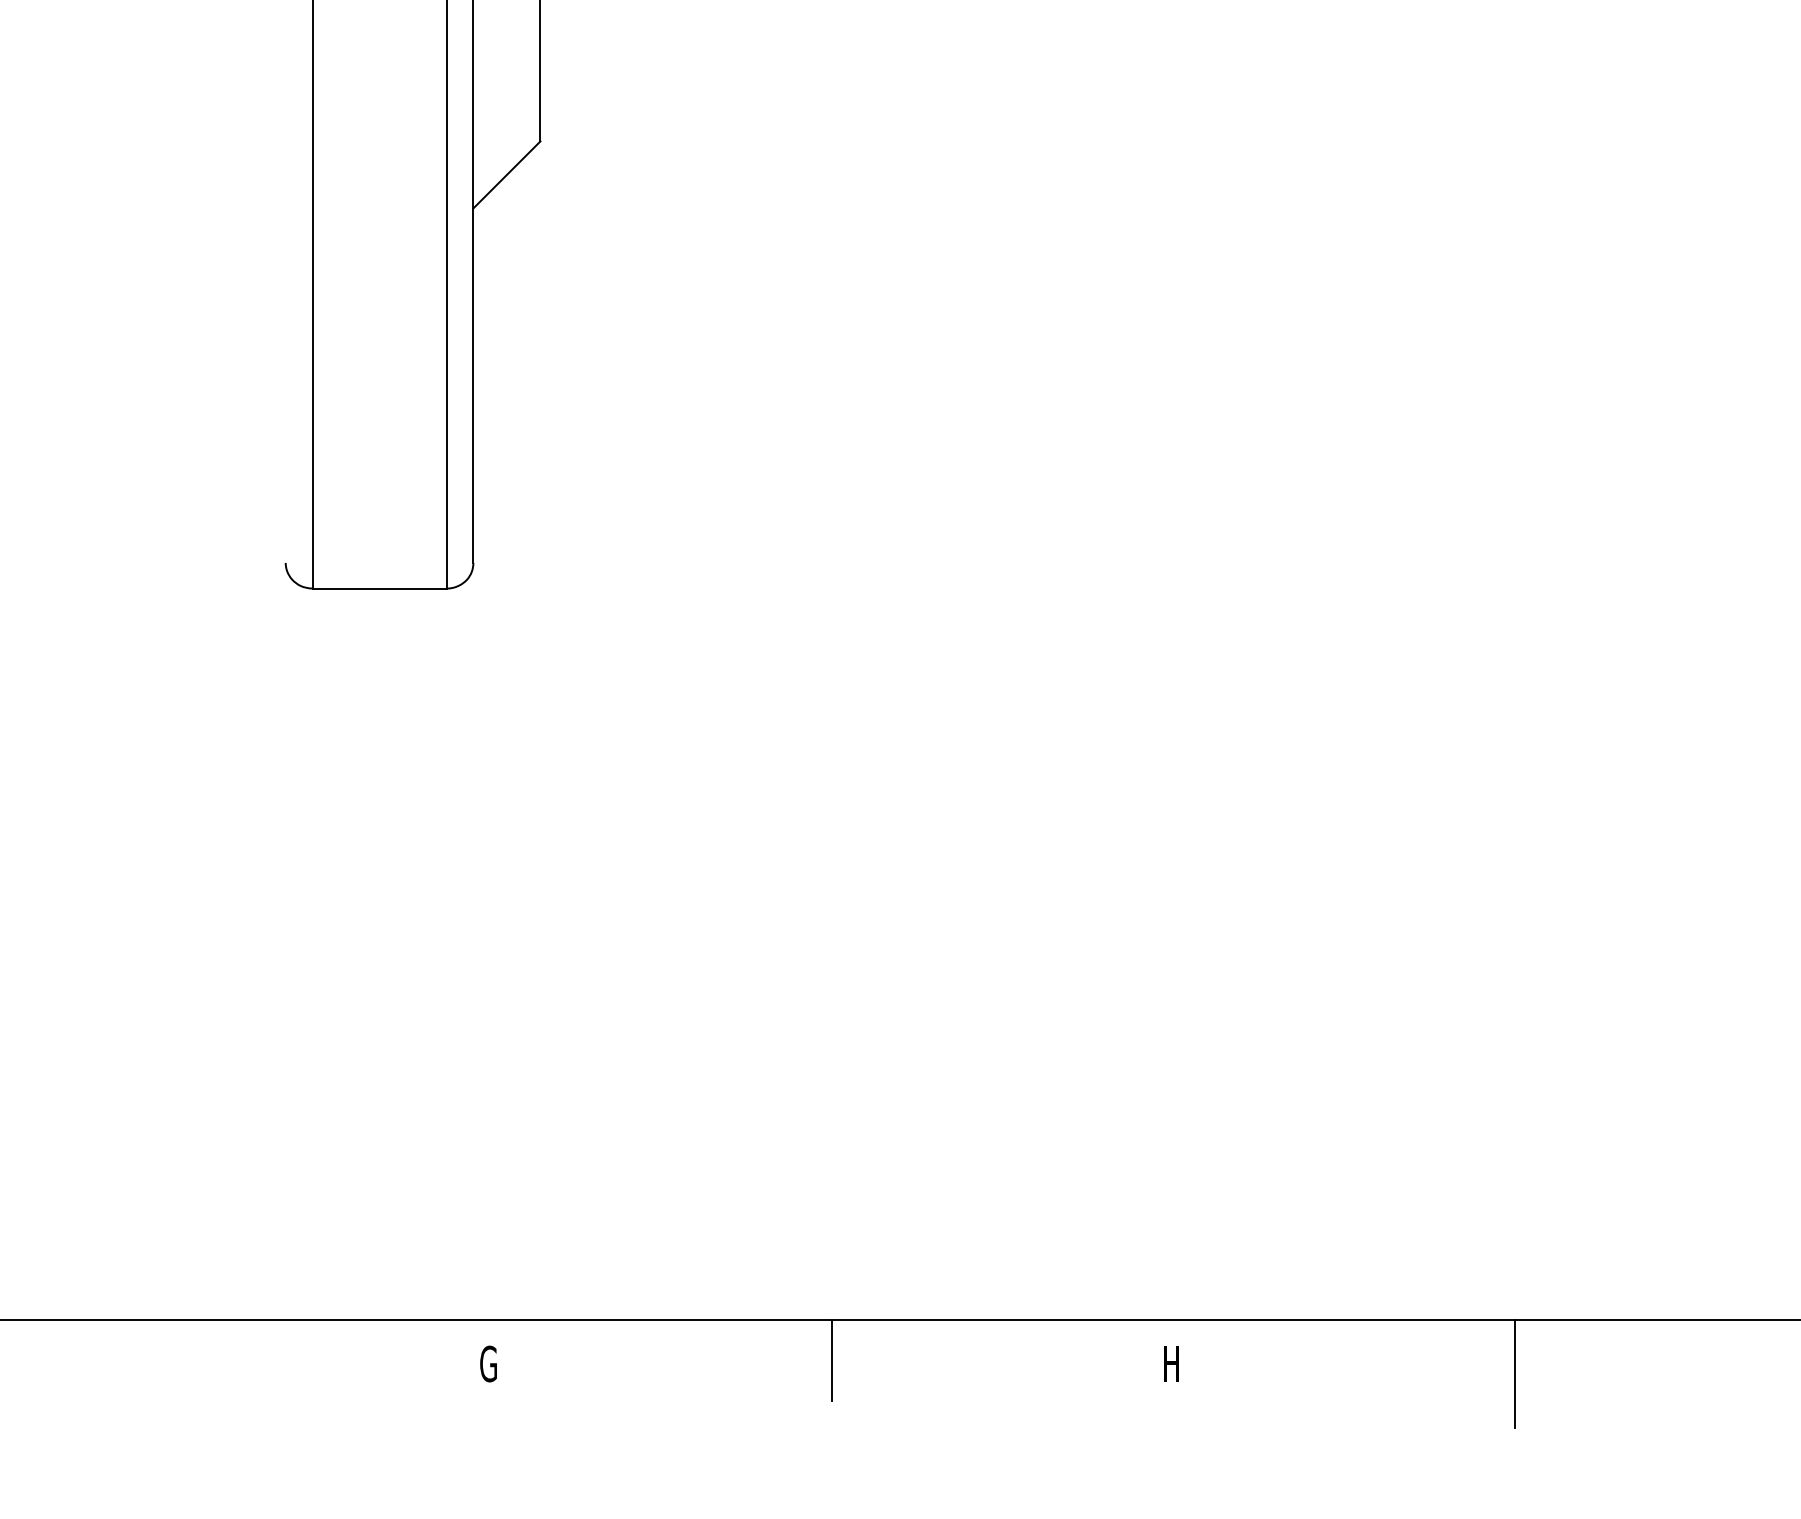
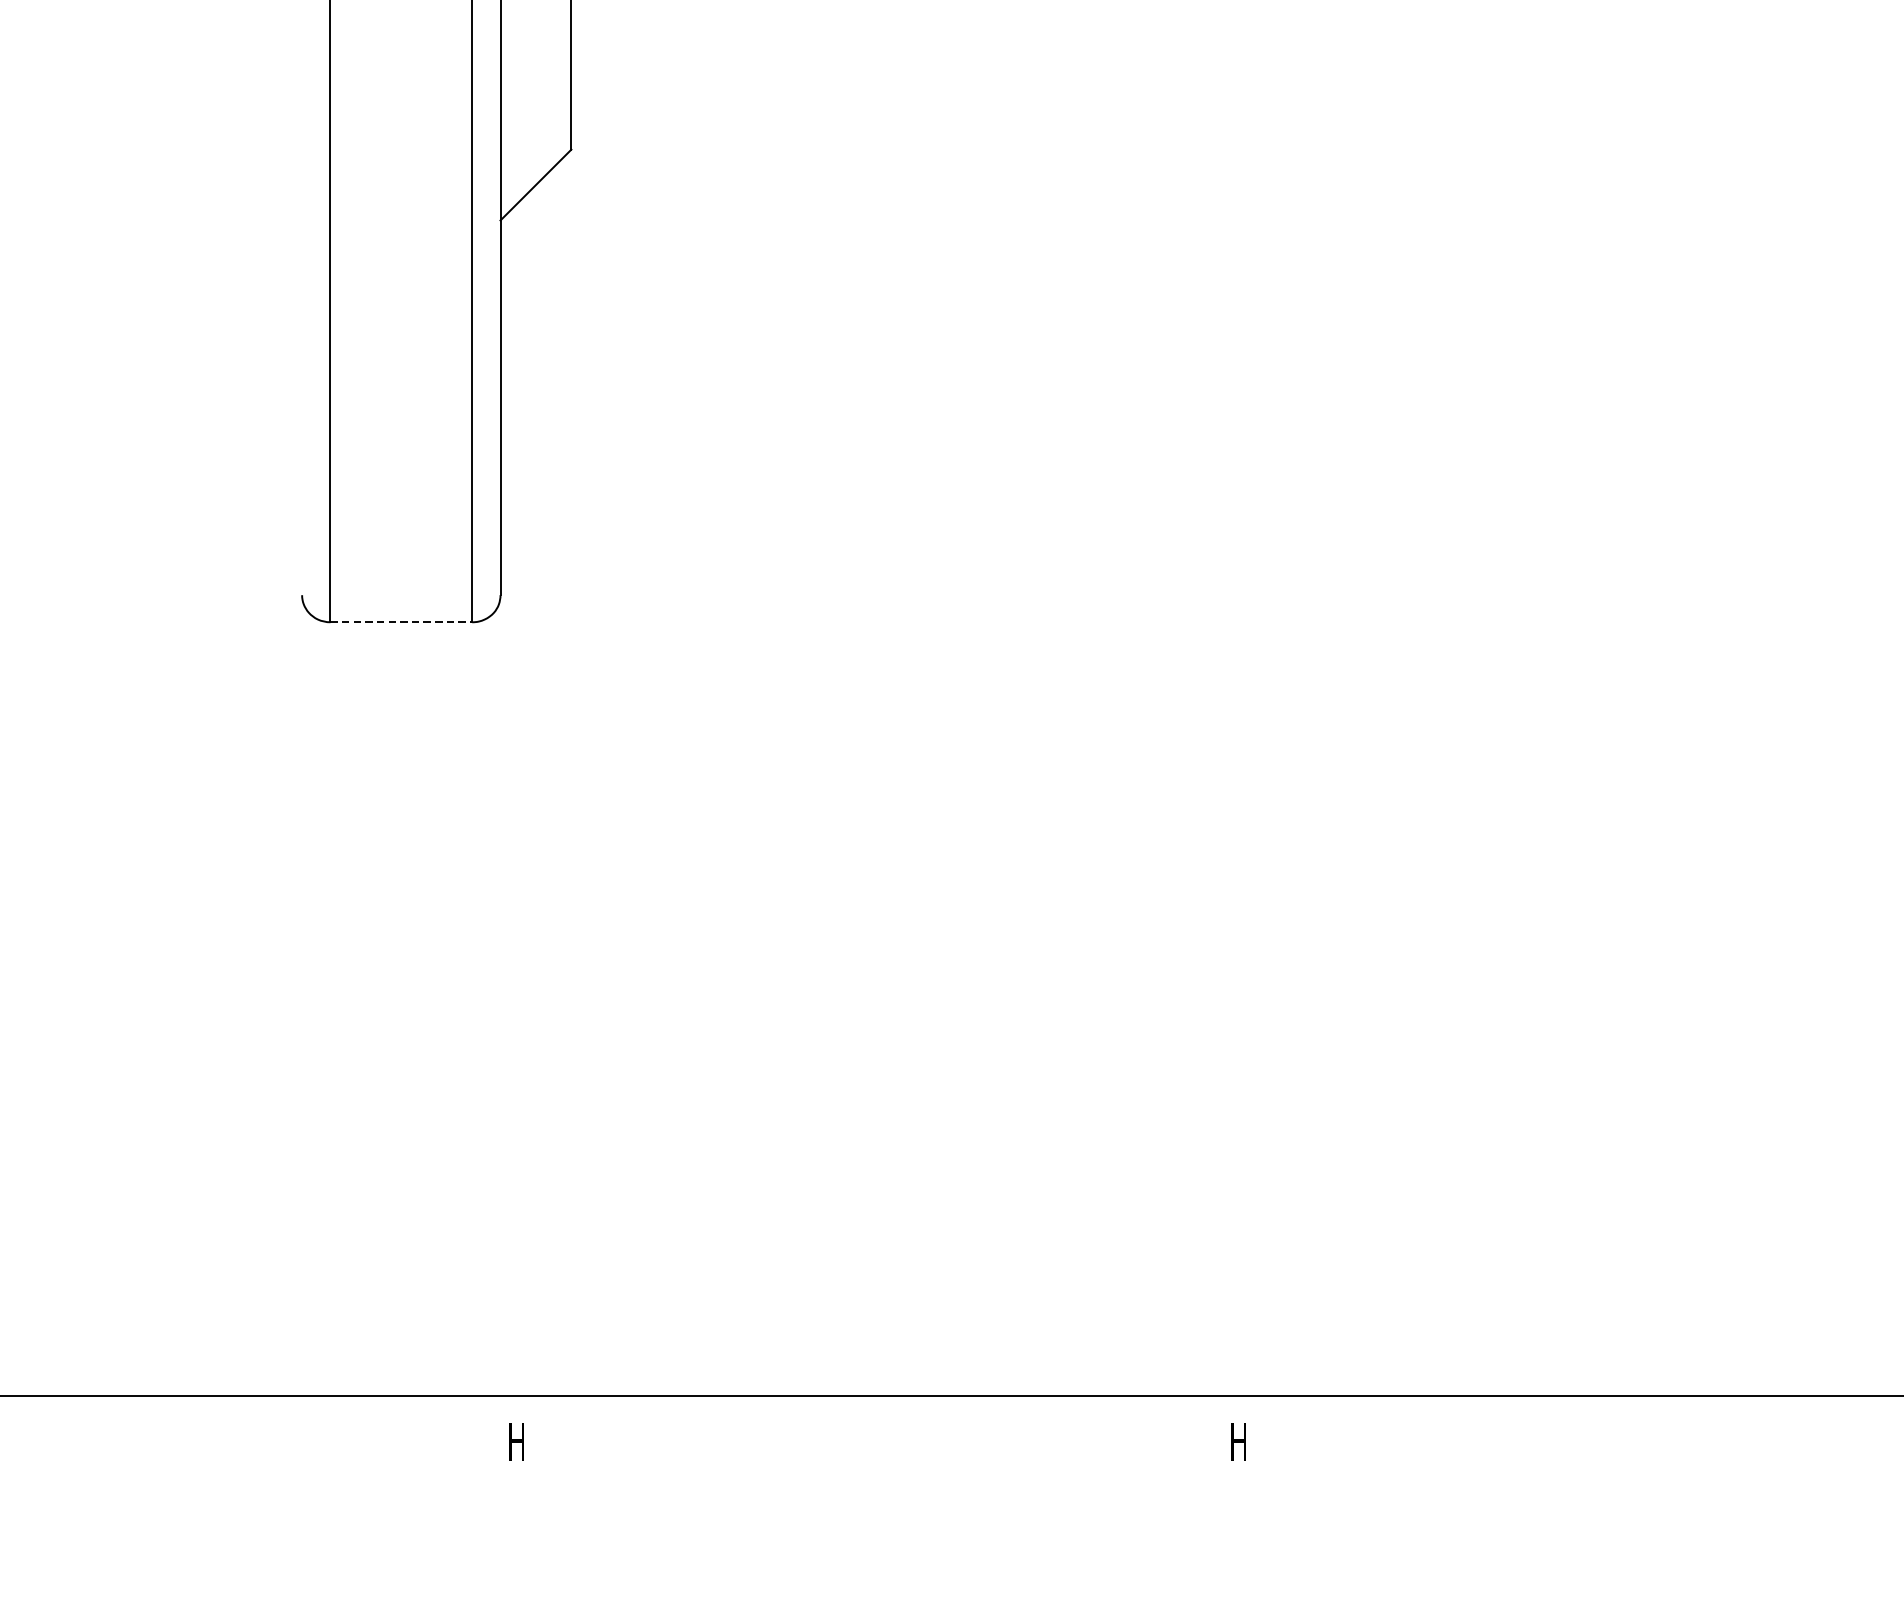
line: (380, 588) -> (402, 622), solid -> dashed
line: (832, 1360) -> (880, 1438), removed
text: (488, 1363) -> (516, 1441), G -> H
line: (1515, 1373) -> (1602, 1452), removed

